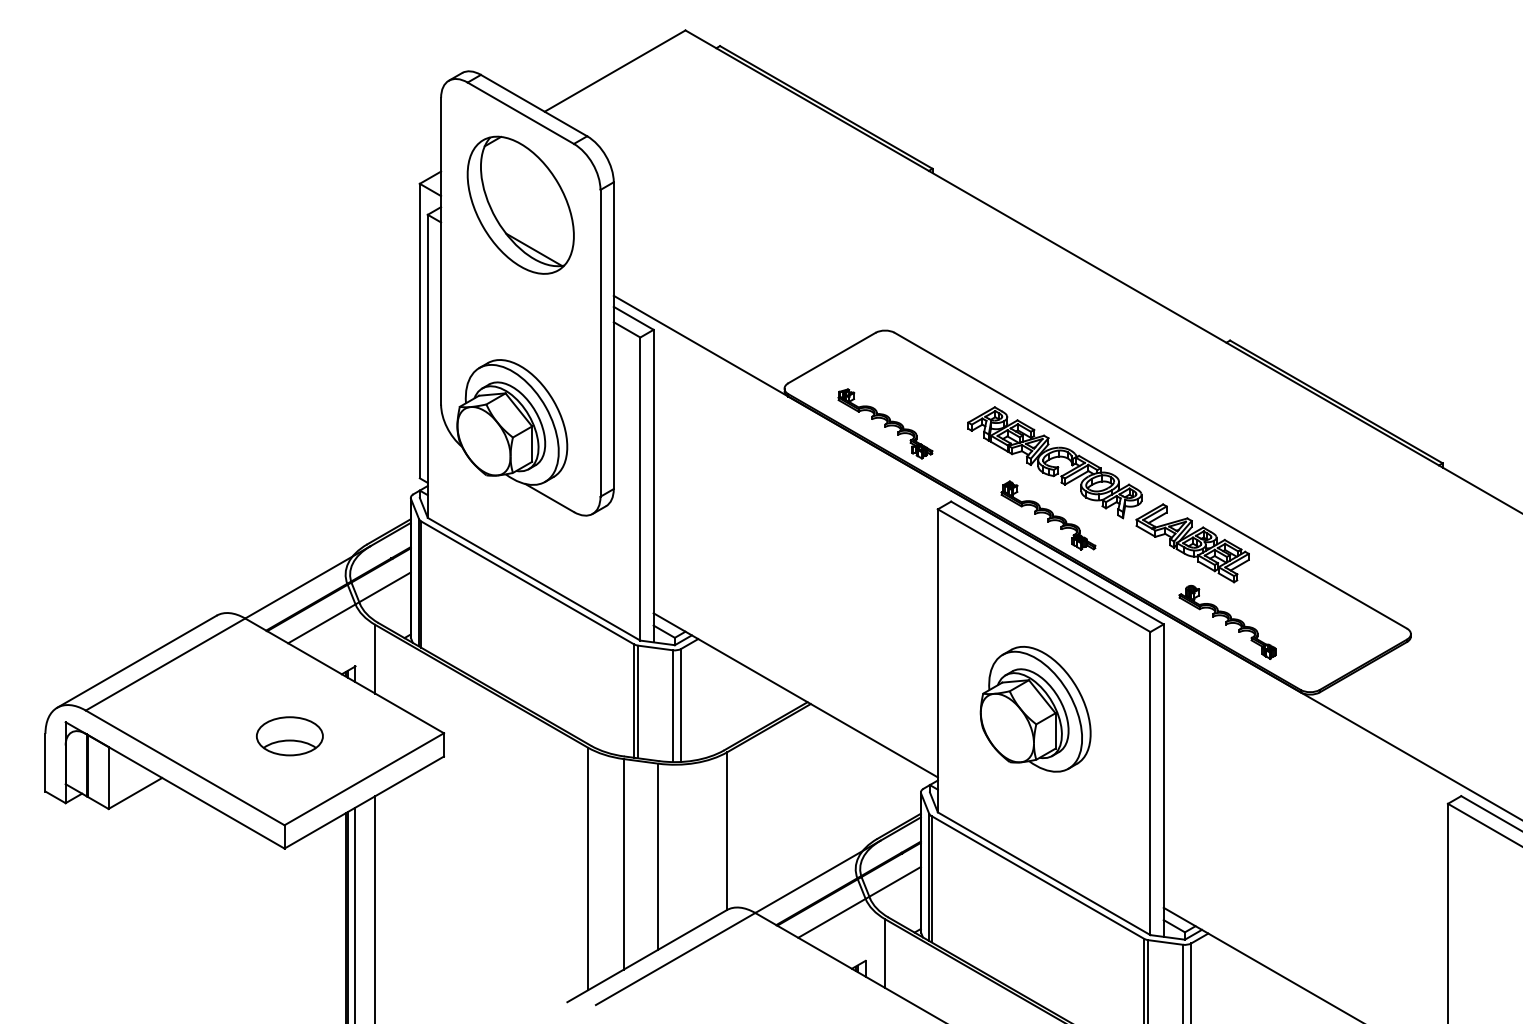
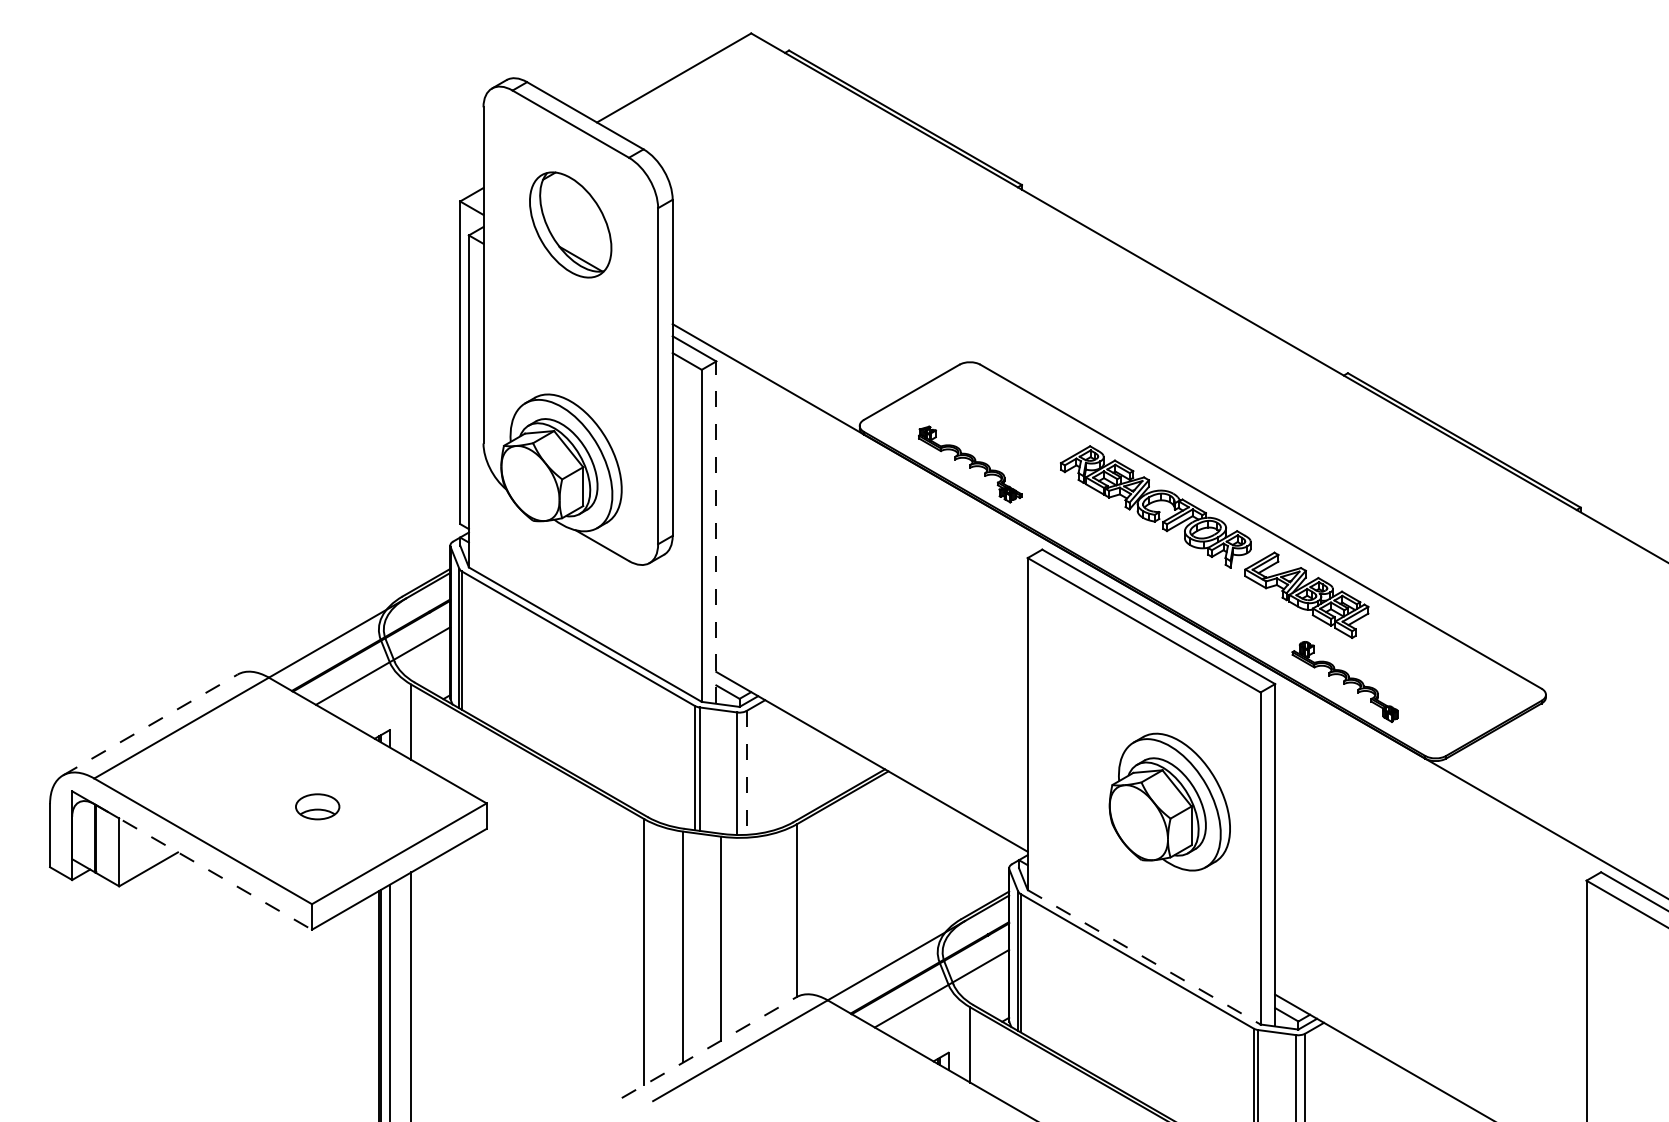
part: (520, 204) -> (570, 224), size x0.7
line: (653, 485) -> (716, 532), solid -> dashed
part: (1048, 515) -> (1148, 564), removed
line: (137, 662) -> (150, 725), solid -> dashed
line: (681, 705) -> (746, 772), solid -> dashed
part: (1035, 708) -> (1169, 801), moved
part: (289, 736) -> (317, 806), size x0.6
line: (185, 790) -> (203, 866), solid -> dashed
line: (1044, 873) -> (1144, 957), solid -> dashed
line: (647, 956) -> (709, 1047), solid -> dashed

